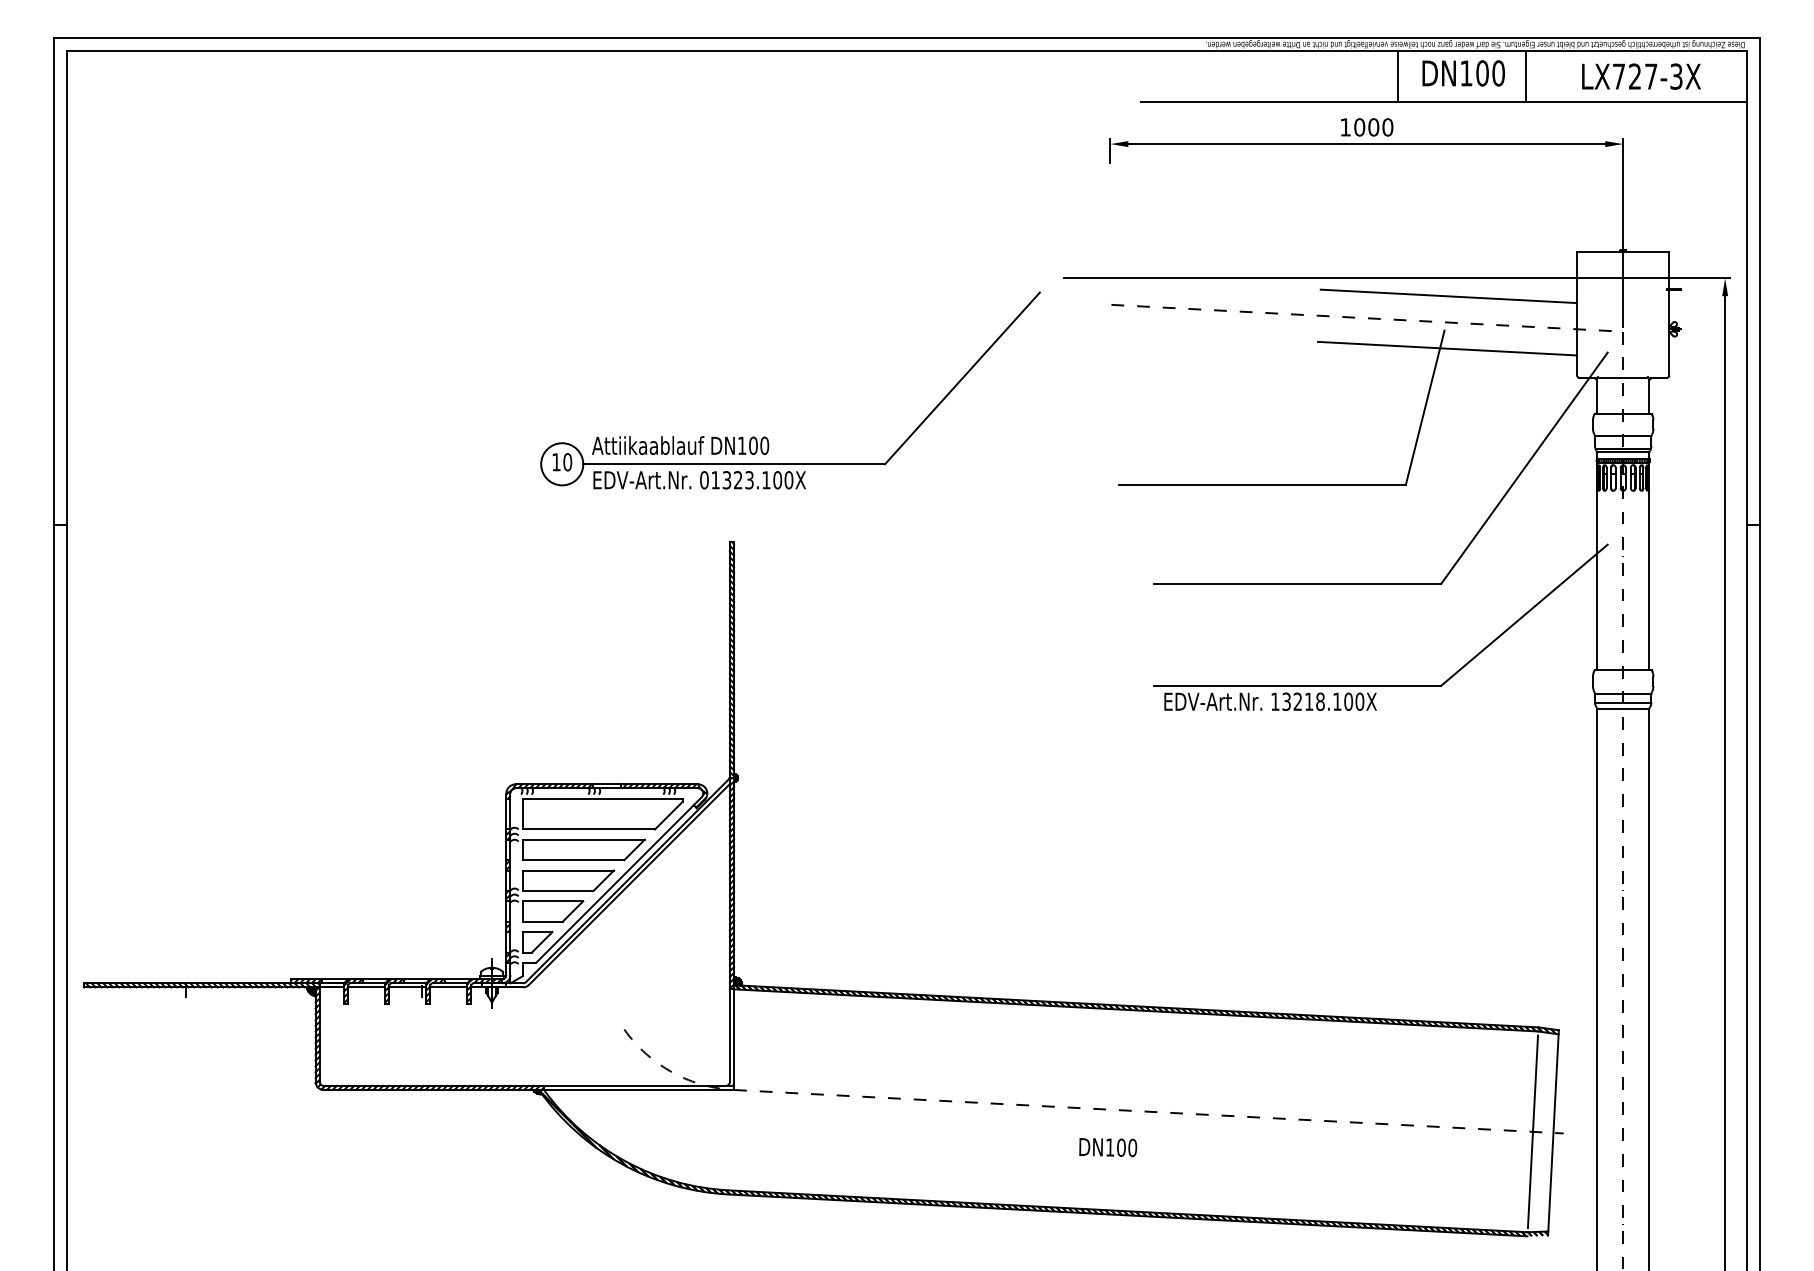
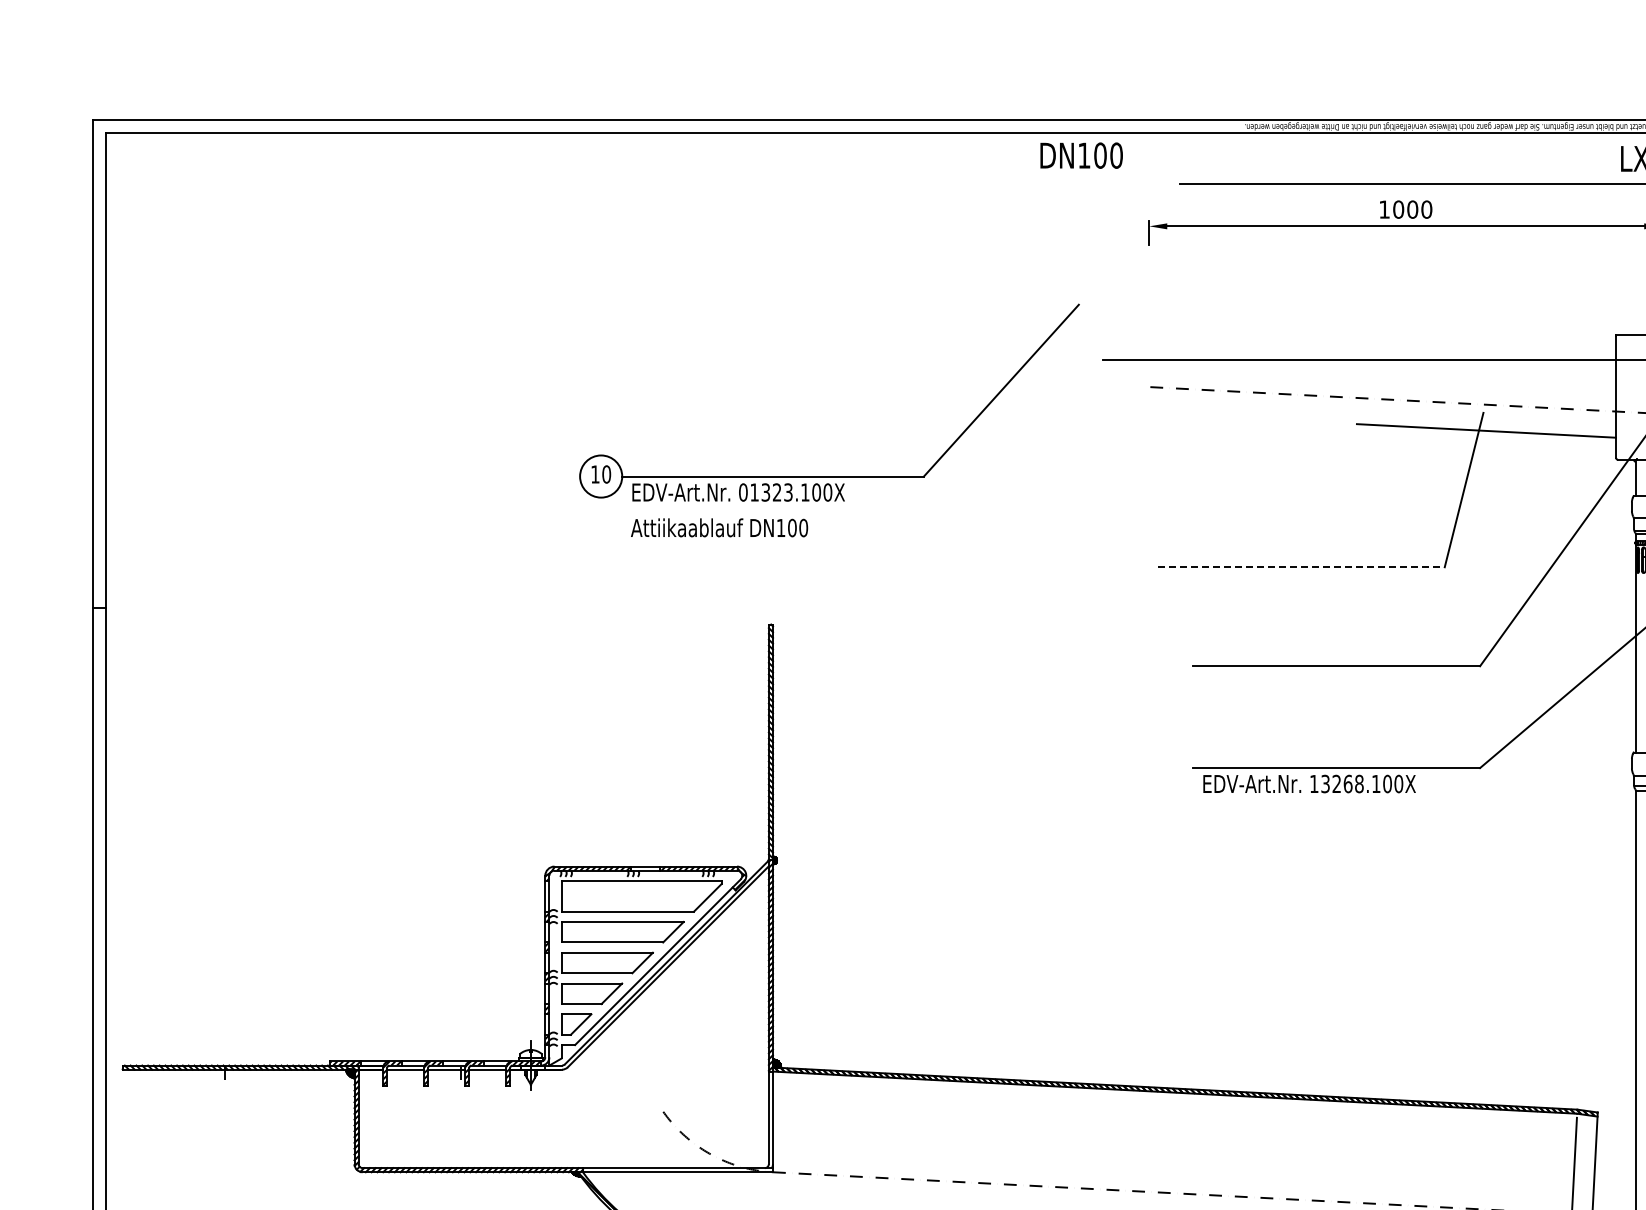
text: (1463, 73) -> (1081, 155), moved
line: (1397, 76) -> (1436, 158), removed
line: (1525, 76) -> (1564, 158), removed
line: (1448, 296) -> (1487, 378), removed
part: (790, 463) -> (829, 475), moved
line: (1262, 485) -> (1301, 567), solid -> dashed
text: (1308, 701) -> (1347, 783), 13218.100X -> 13268.100X

